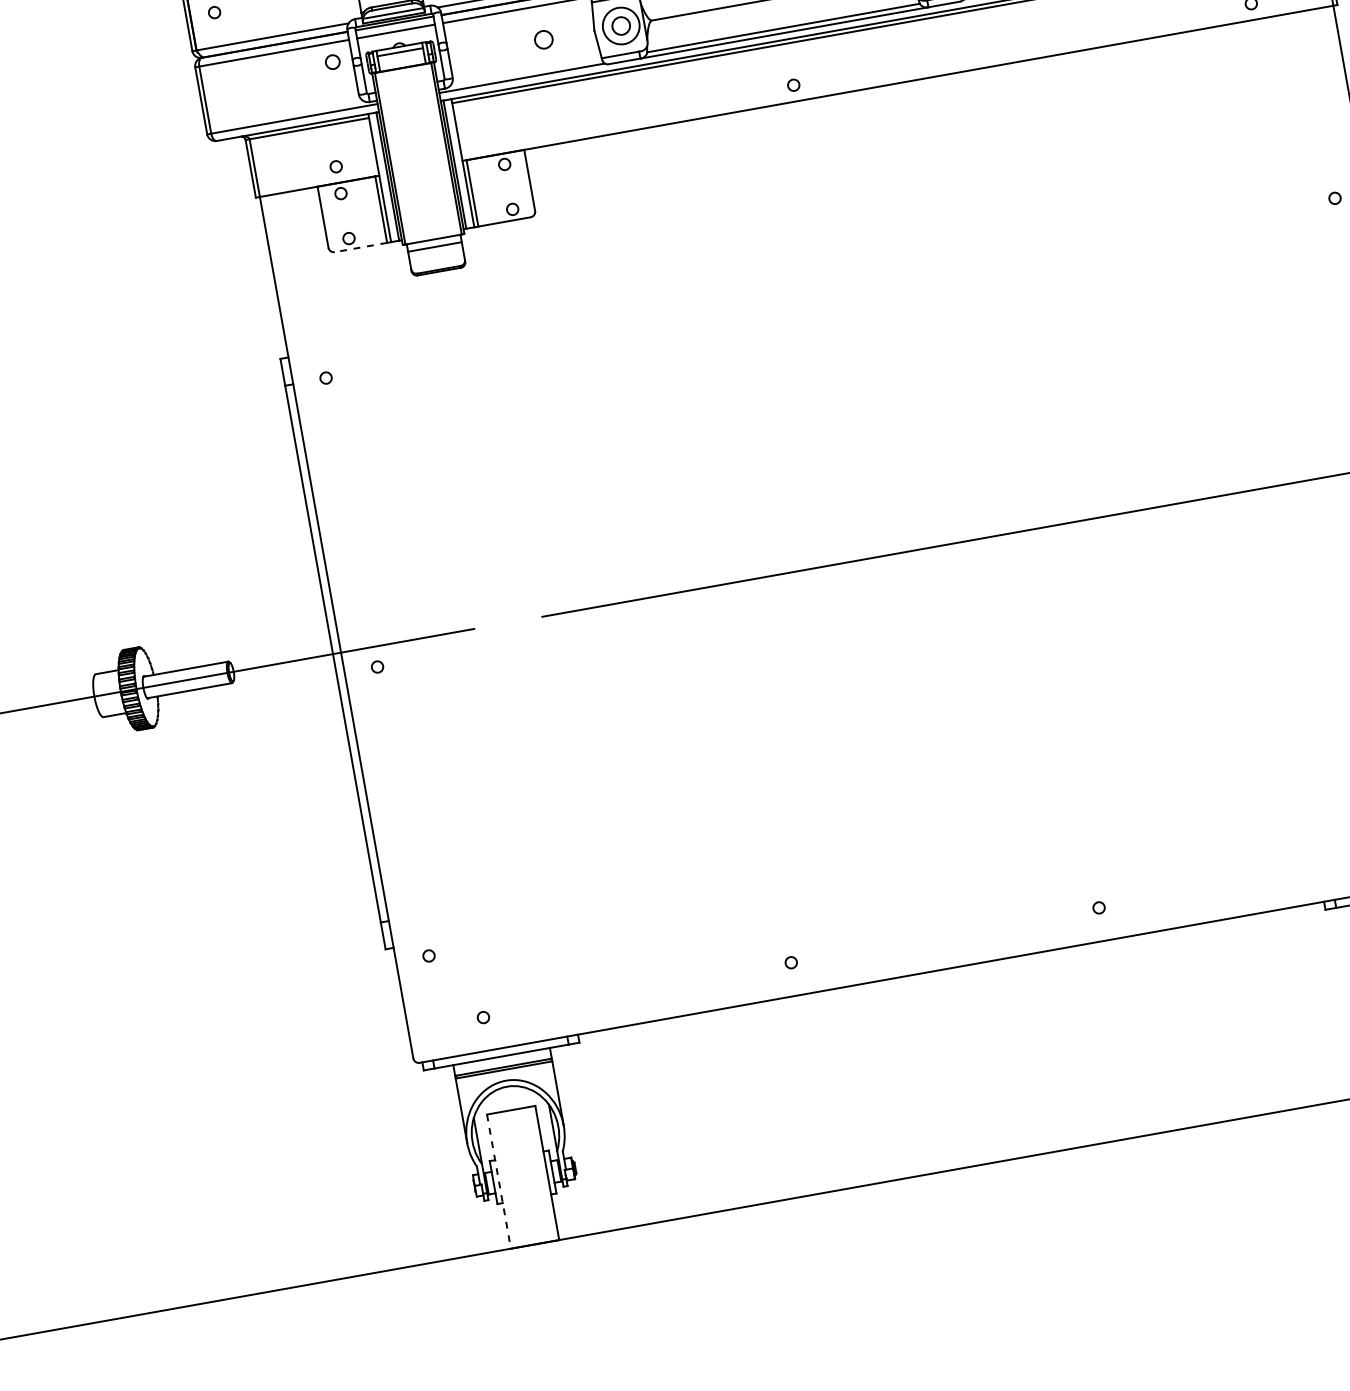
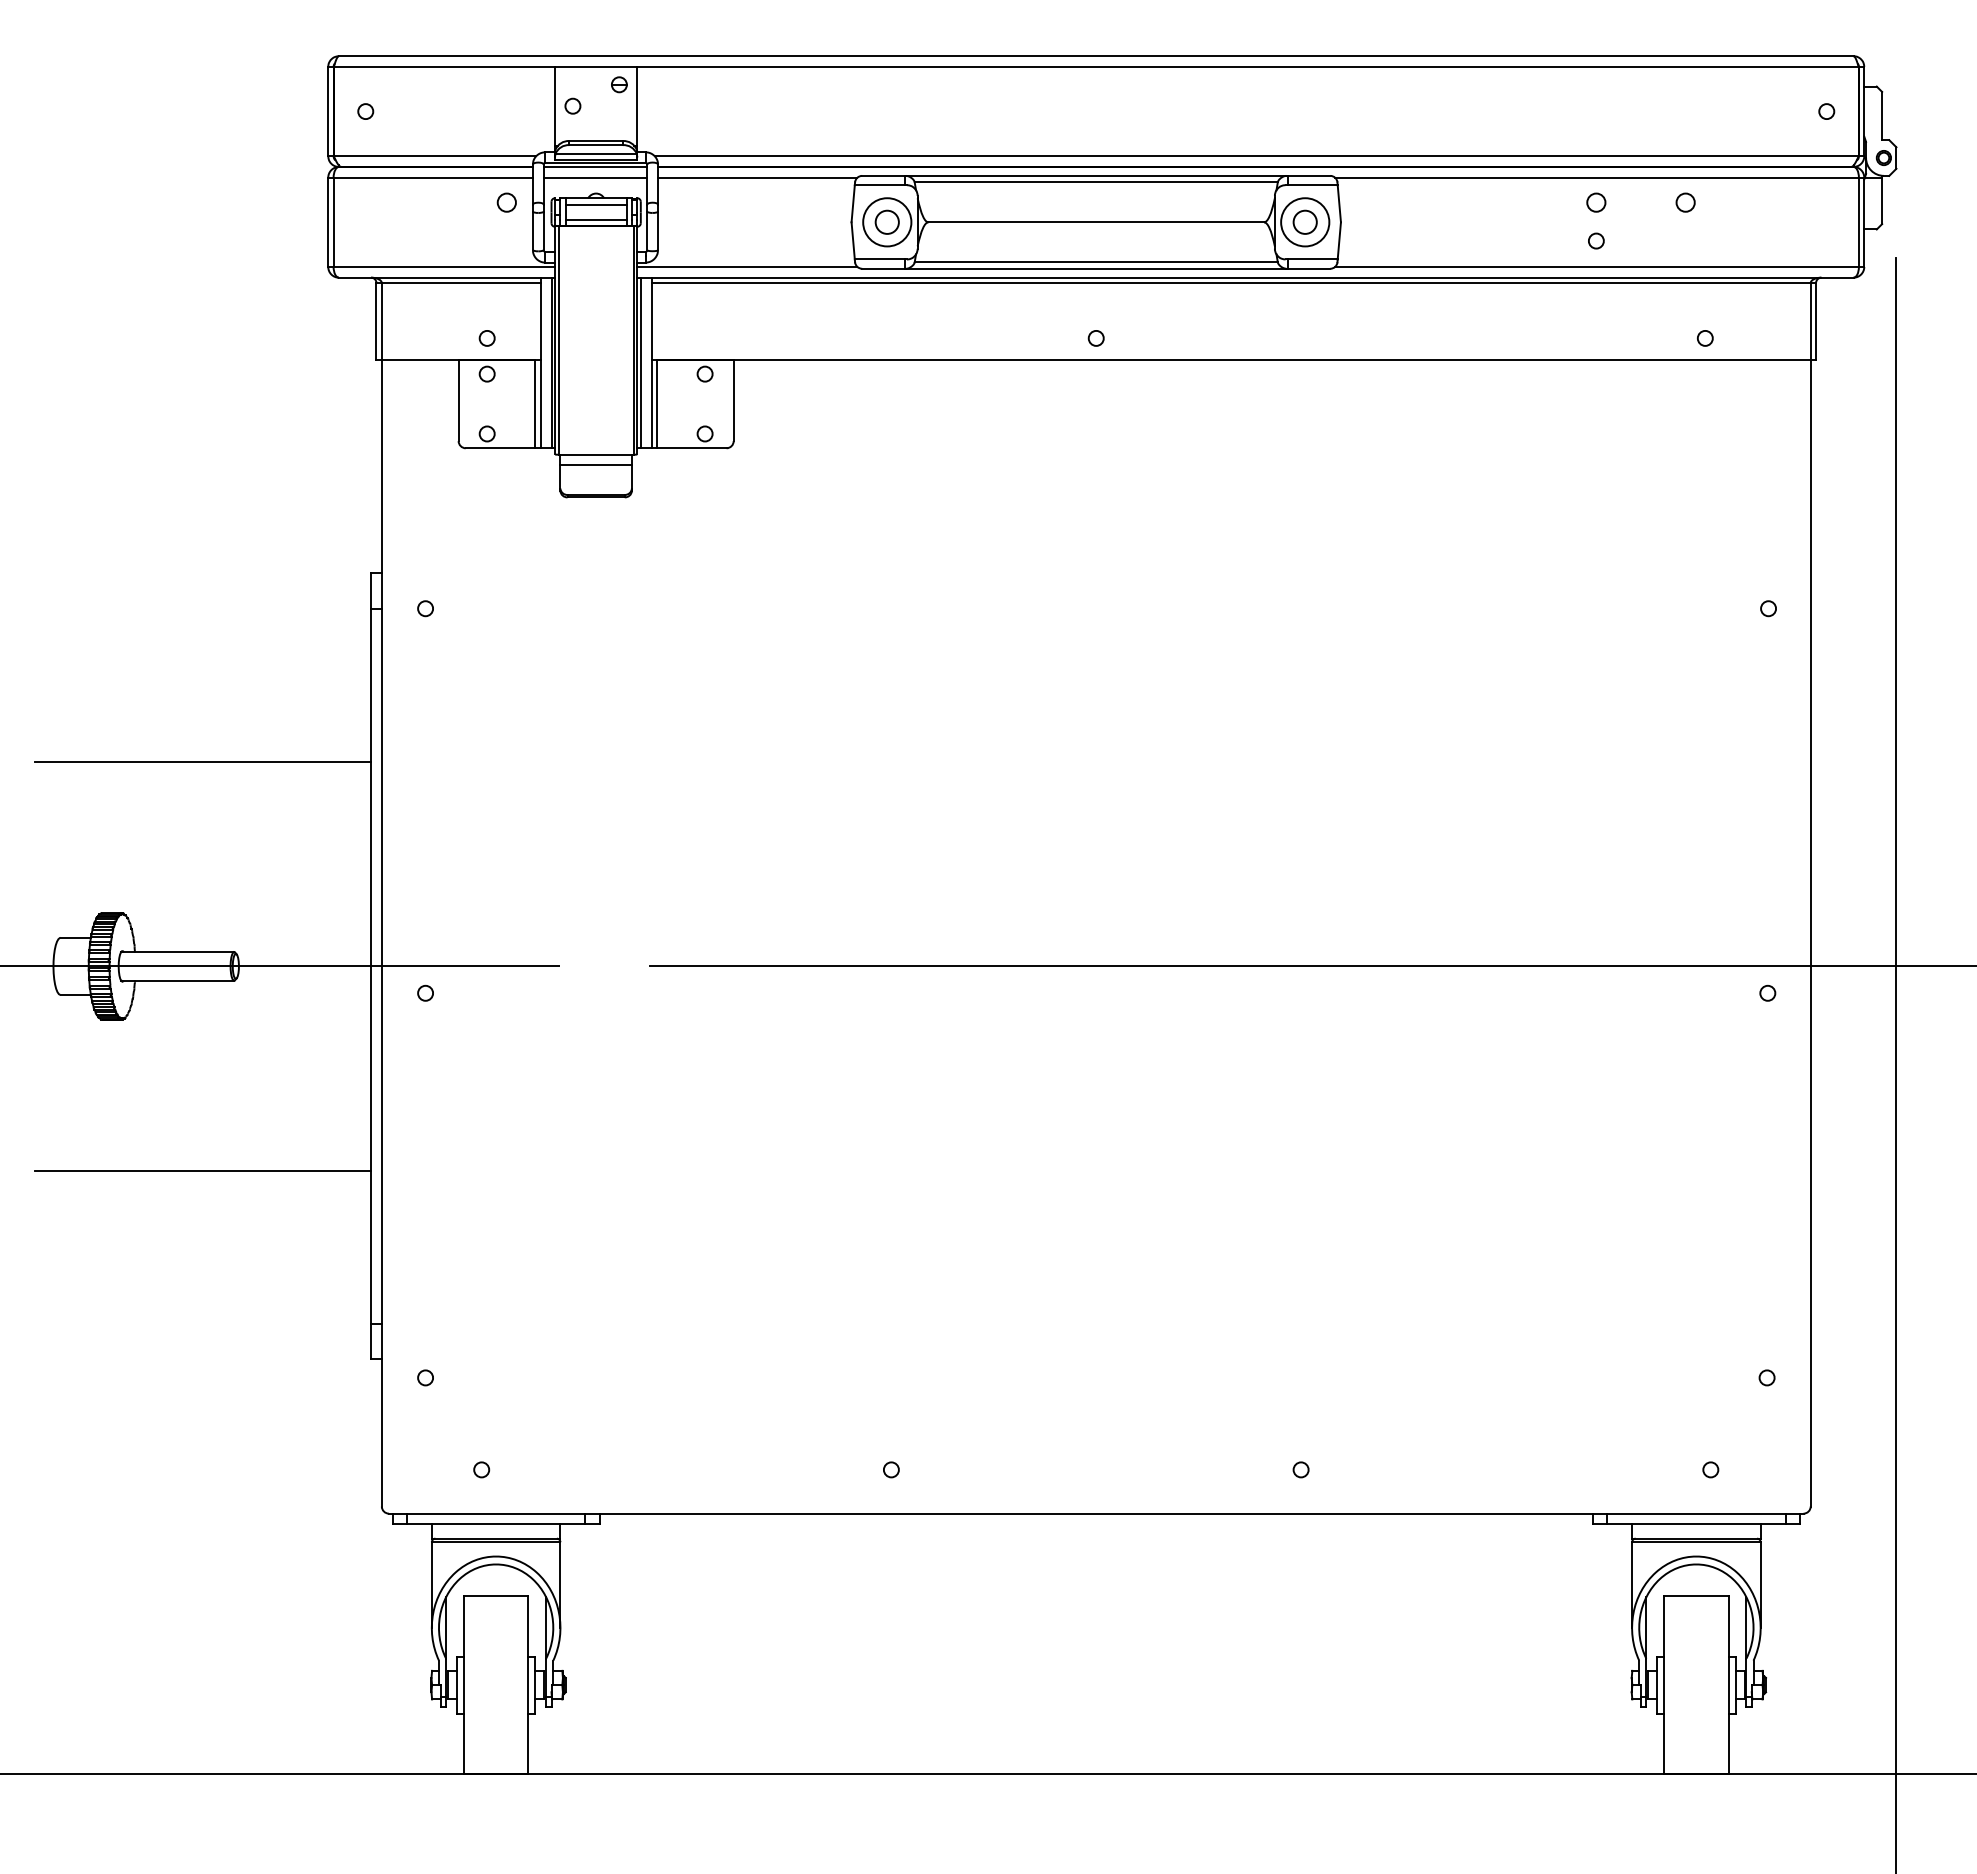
circle: (543, 39) -> (783, 221), removed
line: (401, 62) -> (595, 219), added
line: (360, 247) -> (500, 448), dashed -> solid
line: (179, 523) -> (203, 762), added
line: (234, 829) -> (203, 1170), added
line: (499, 1181) -> (464, 1685), dashed -> solid

